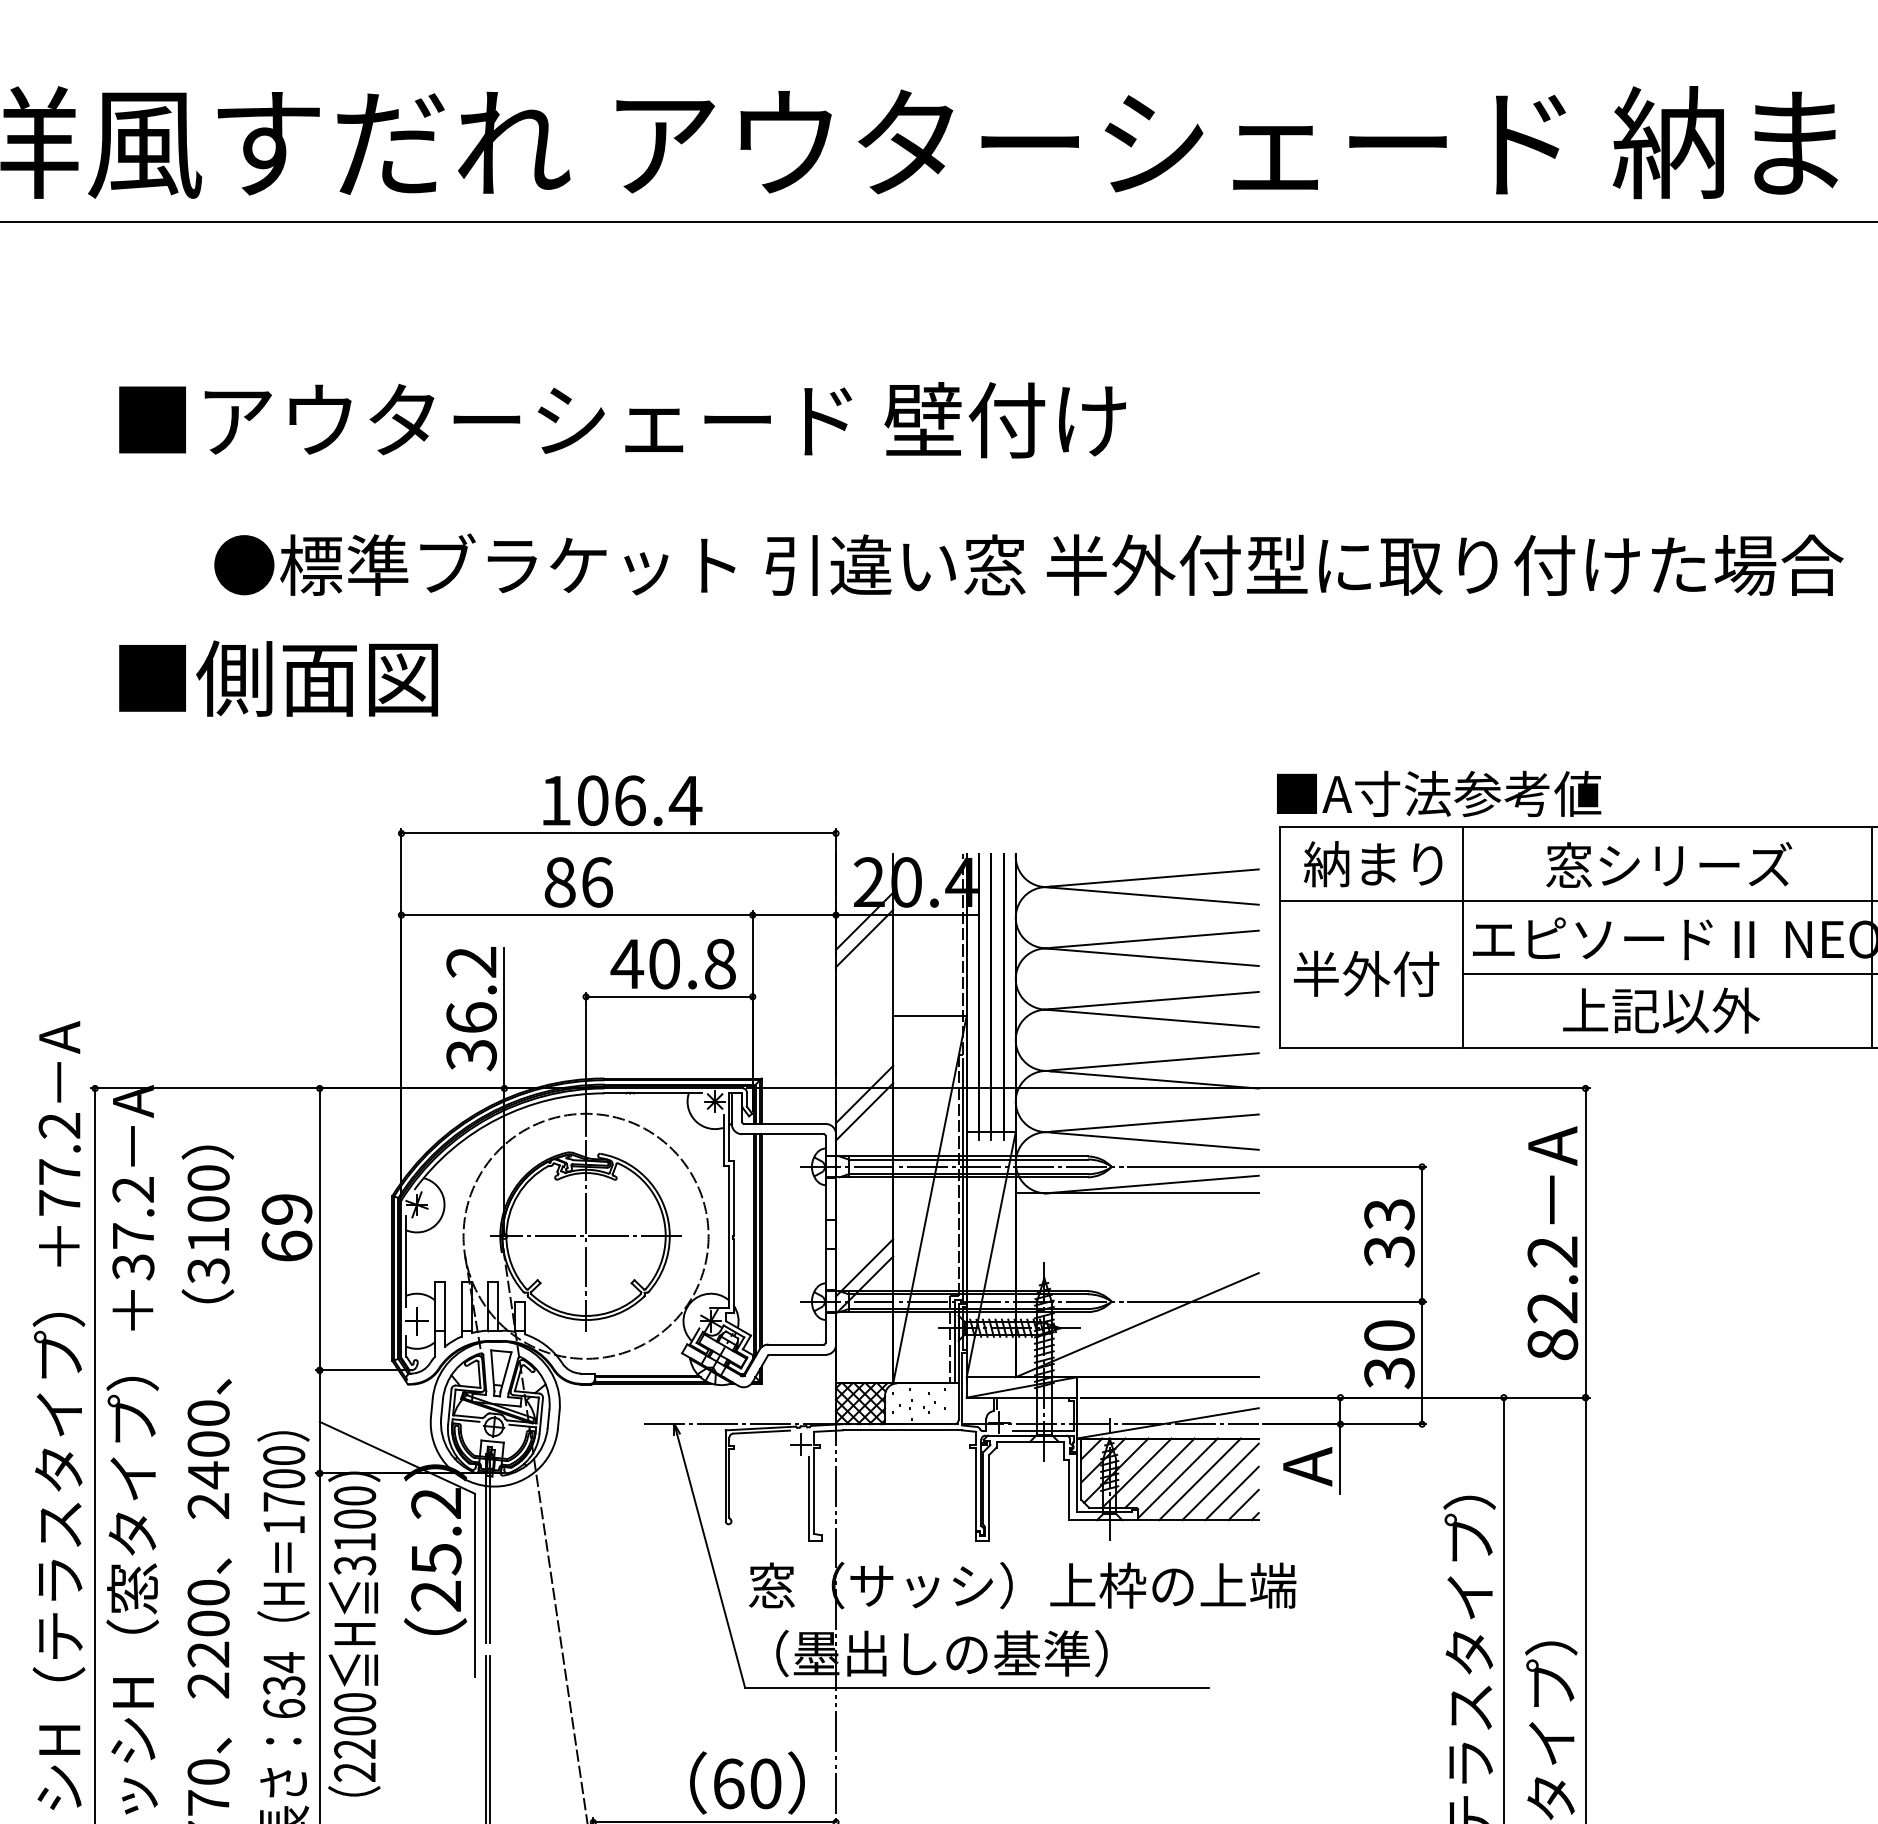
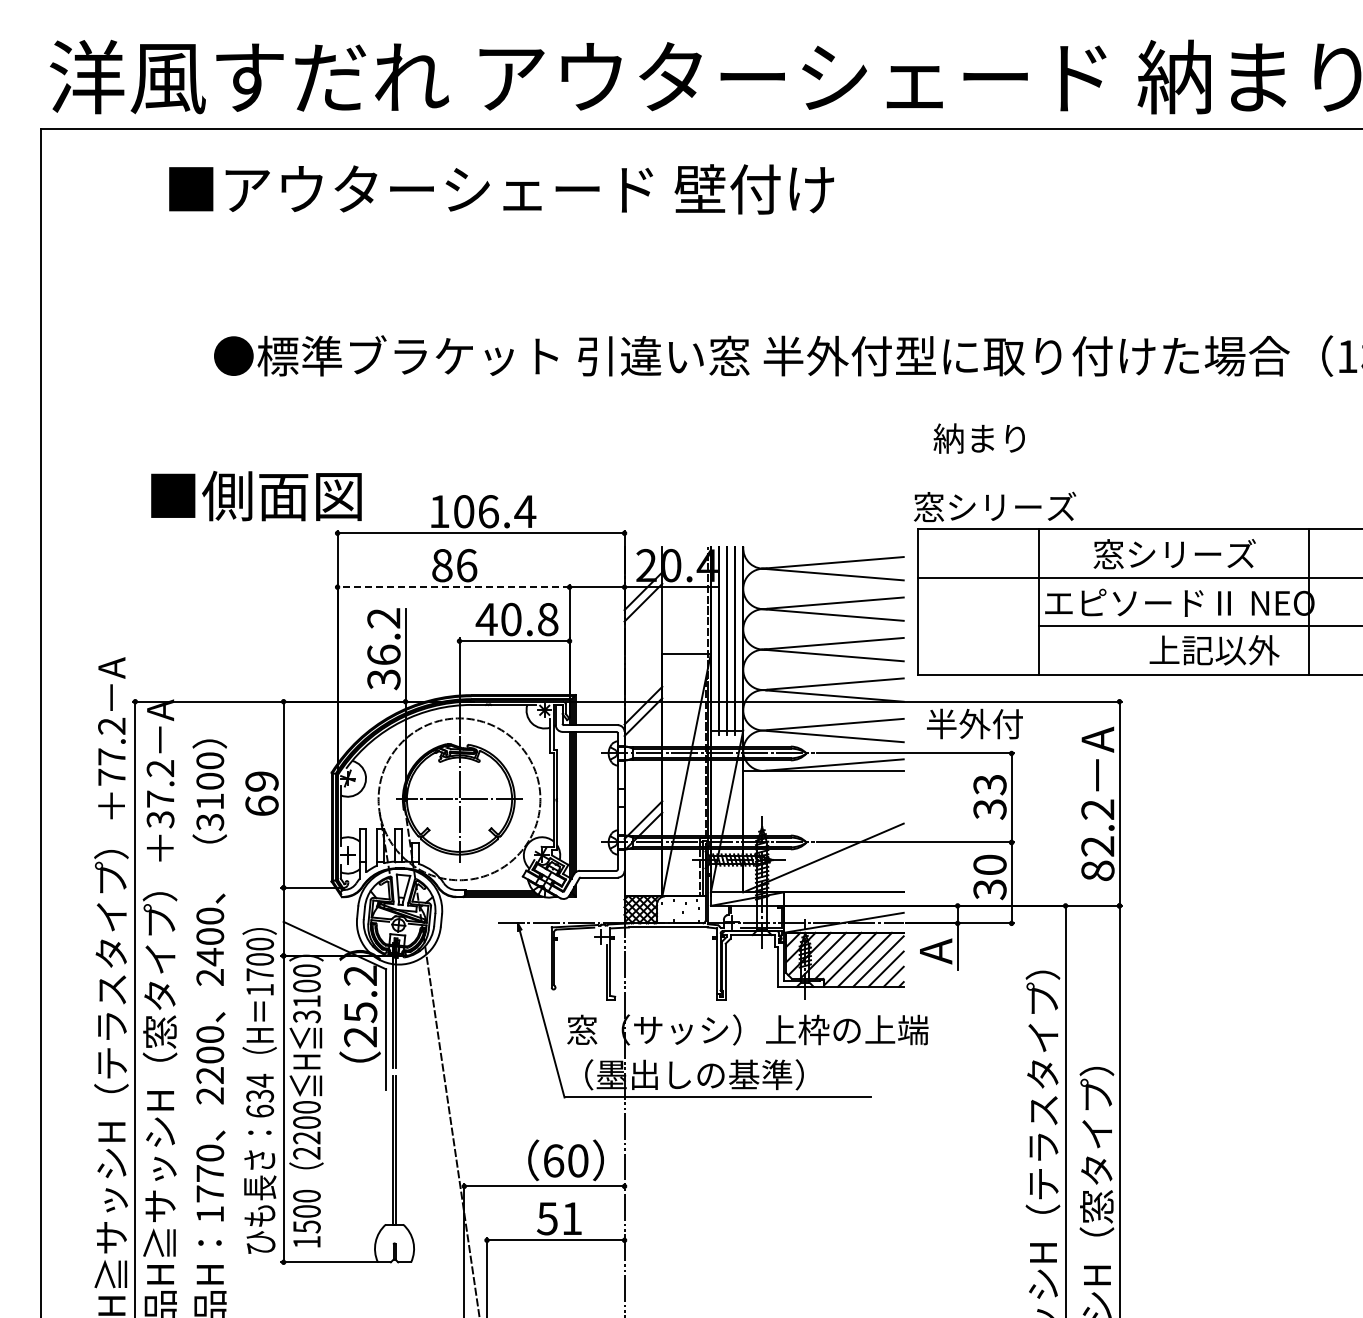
text: (622, 420) -> (501, 189), moved
text: (278, 679) -> (256, 496), moved
text: (1437, 792) -> (1021, 506), ■A寸法参考値 -> 窓シリーズ
text: (1371, 864) -> (978, 438), moved
line: (576, 915) -> (453, 587), solid -> dashed
text: (1365, 973) -> (974, 723), moved
text: (1661, 1010) -> (1214, 650), moved

